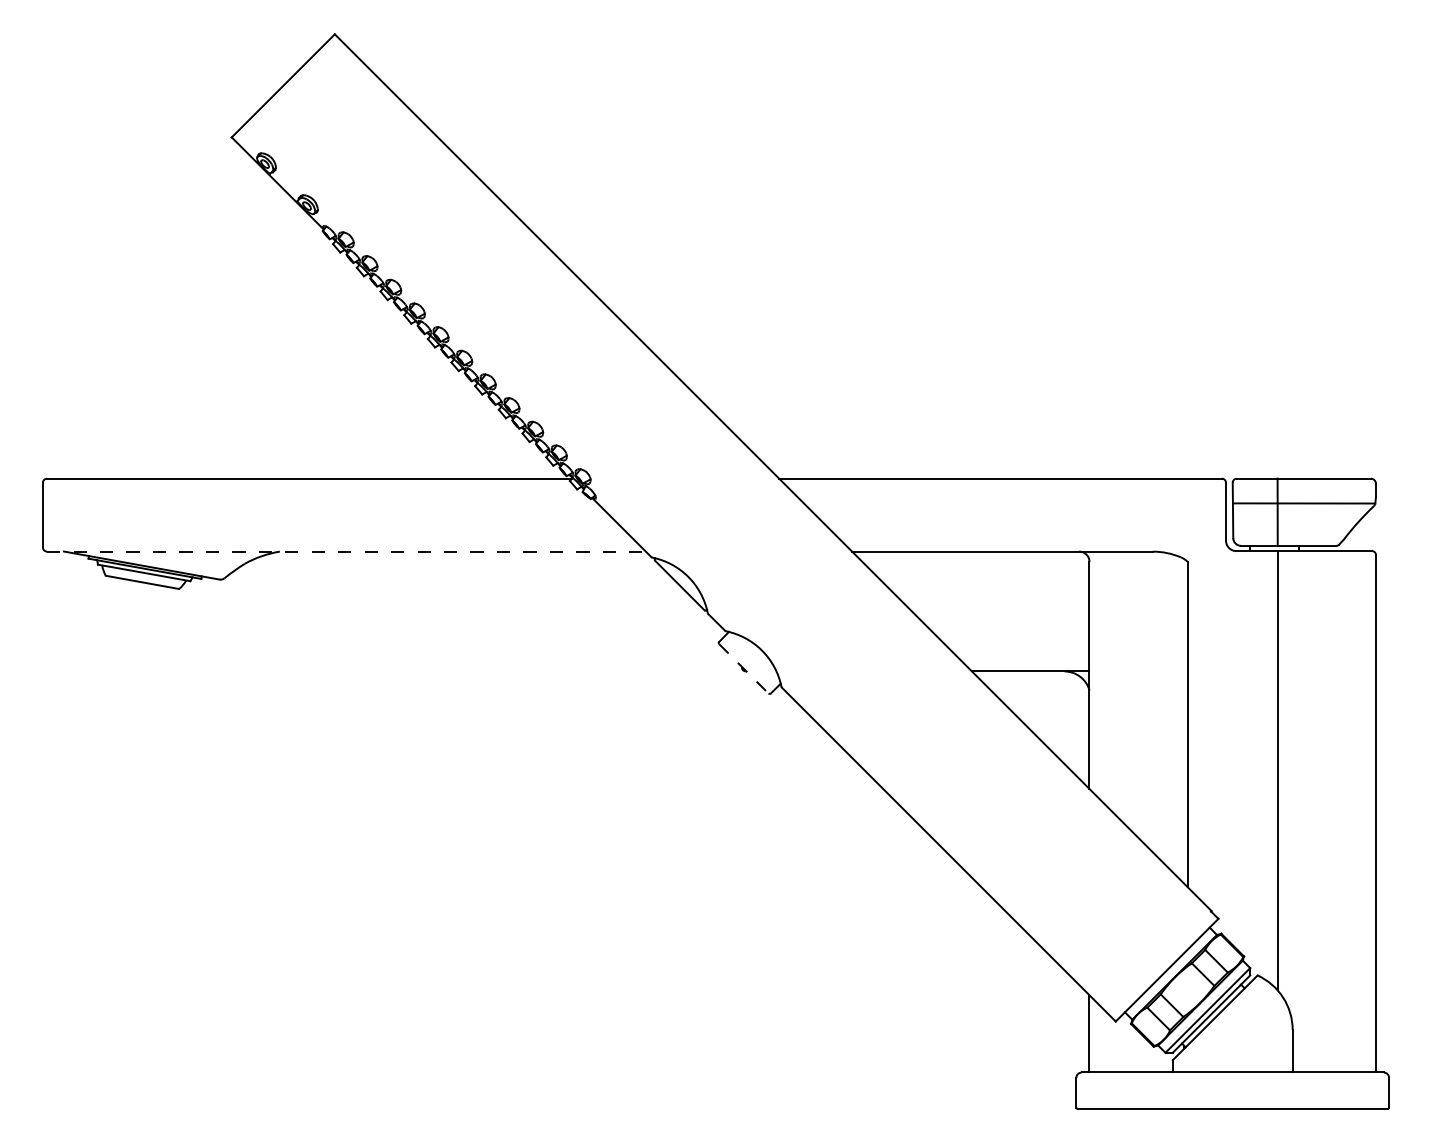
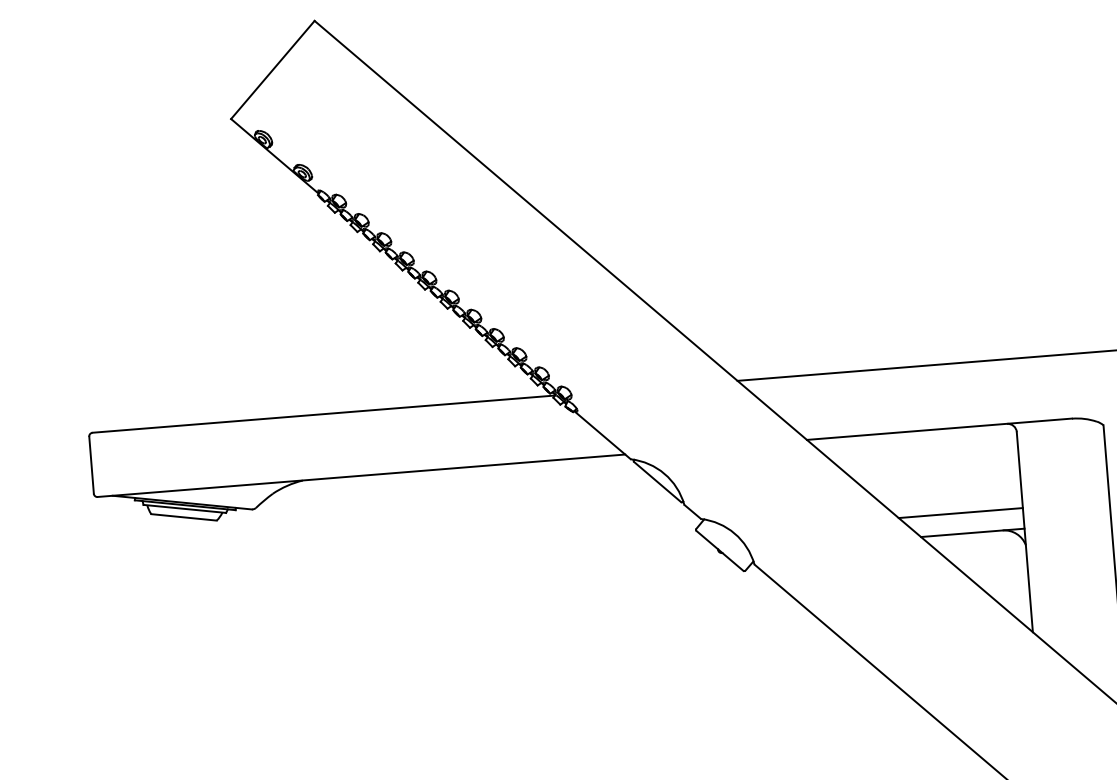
line: (346, 551) -> (361, 475), dashed -> solid
line: (1018, 648) -> (960, 513), added
line: (743, 668) -> (719, 550), dashed -> solid

